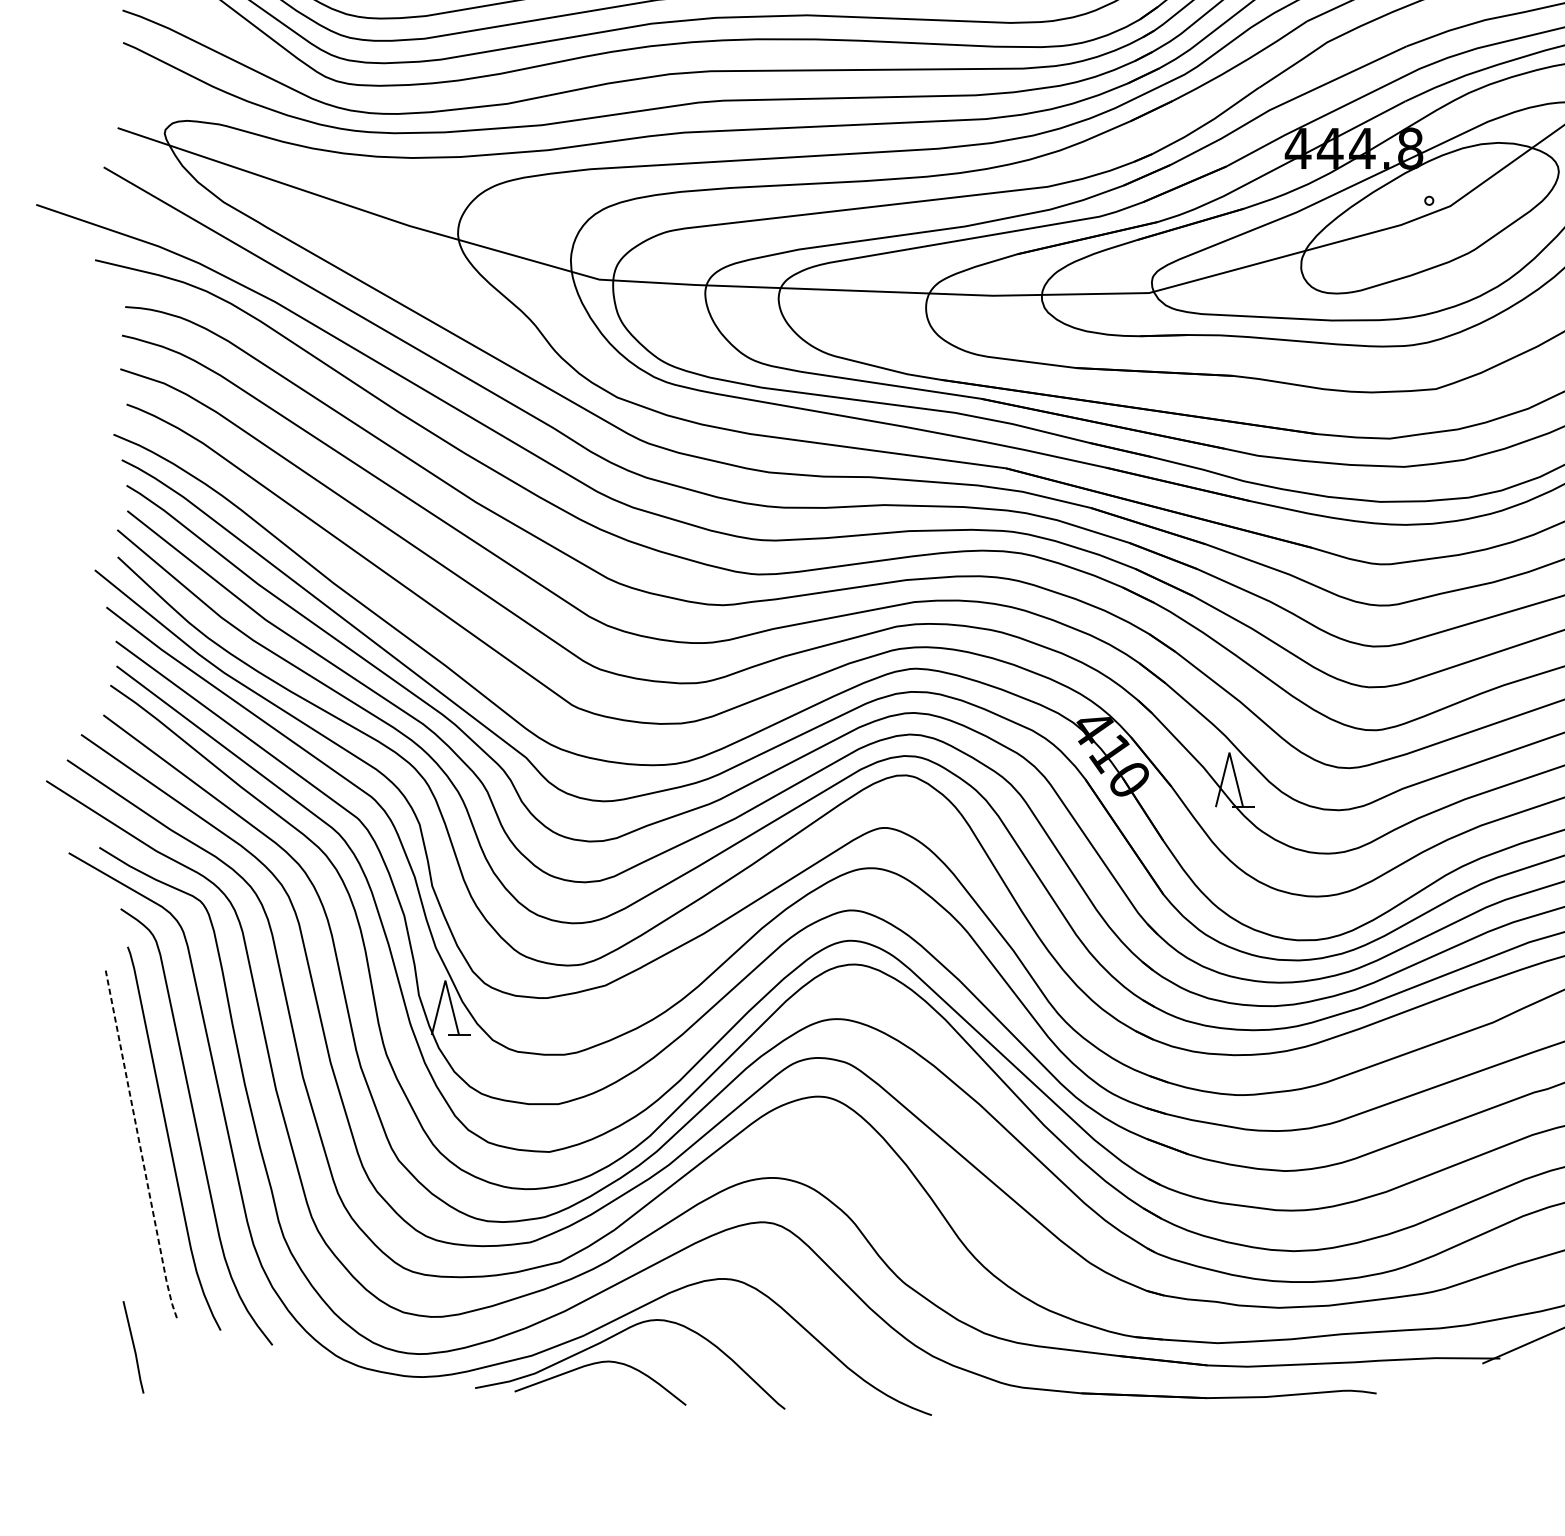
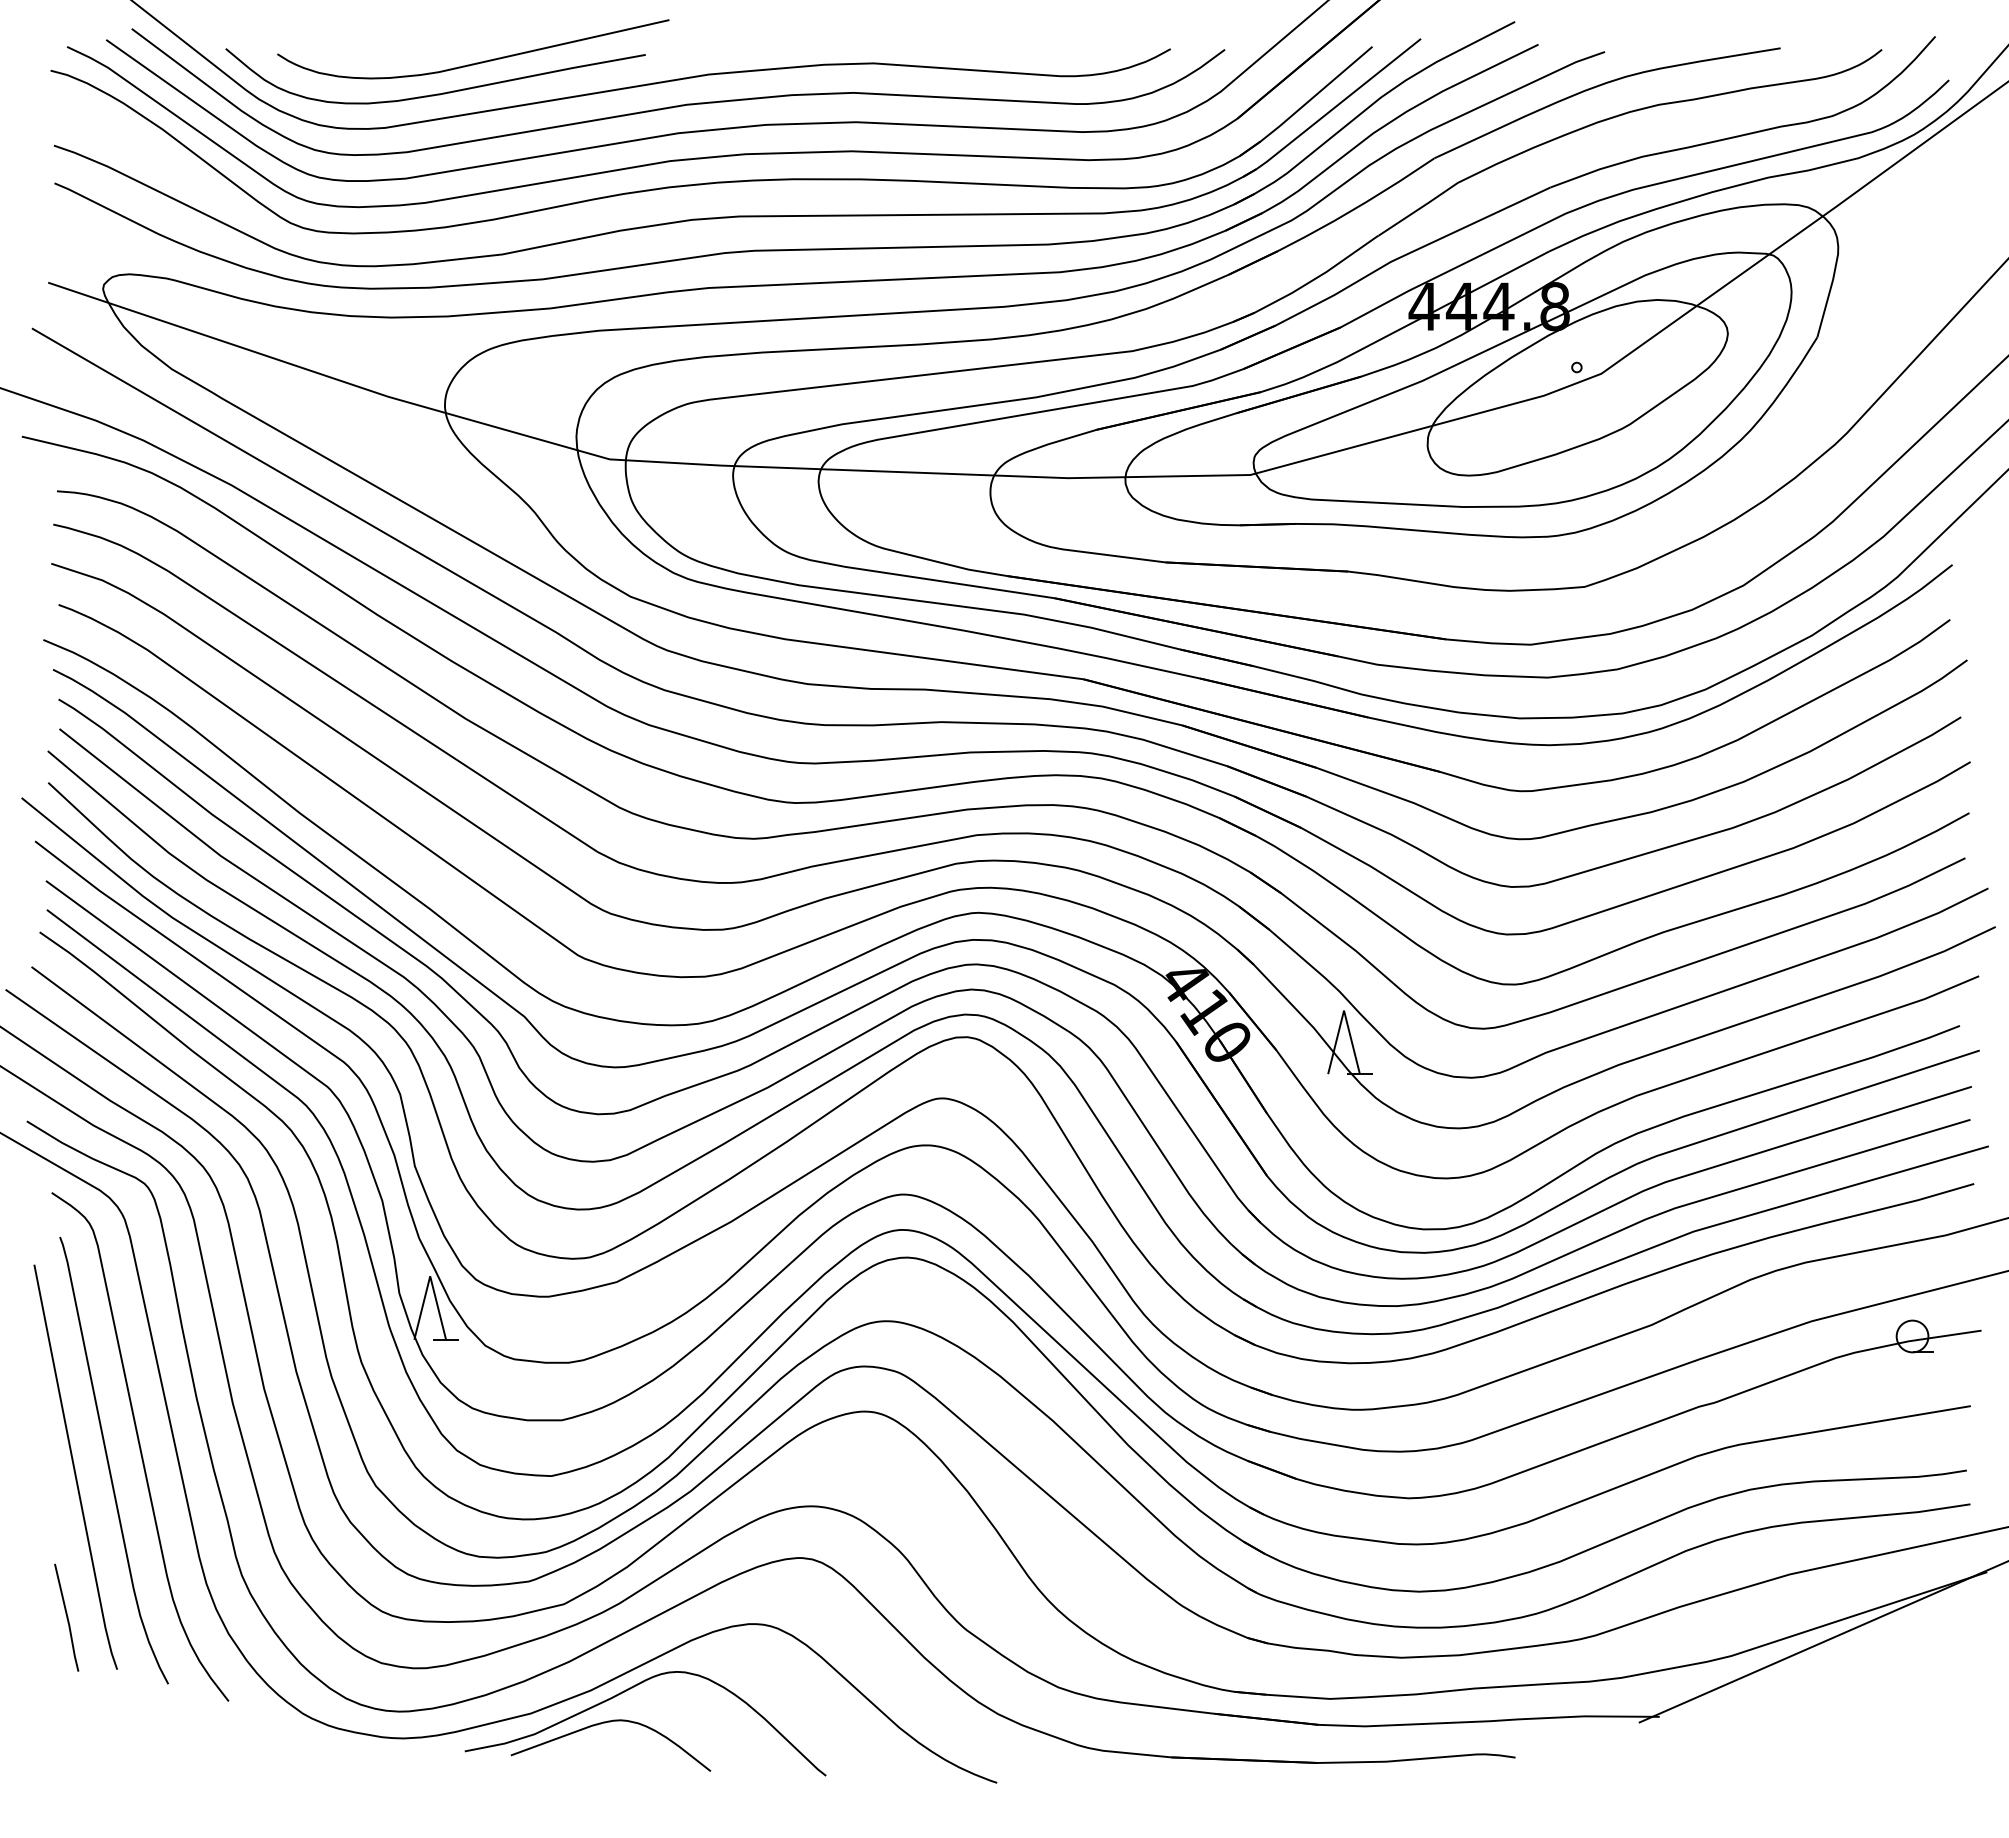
line: (140, 1146) -> (74, 1469), dashed -> solid
line: (133, 1347) -> (66, 1617), moved

